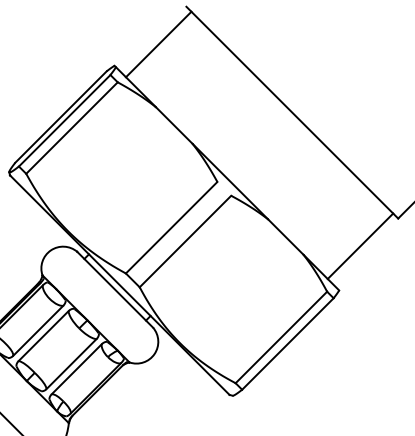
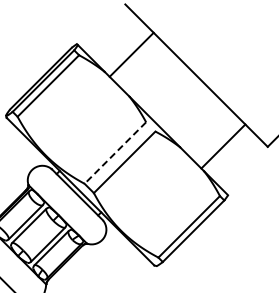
line: (158, 44) -> (131, 54), moved
line: (171, 228) -> (115, 153), solid -> dashed
line: (360, 246) -> (223, 146), moved

